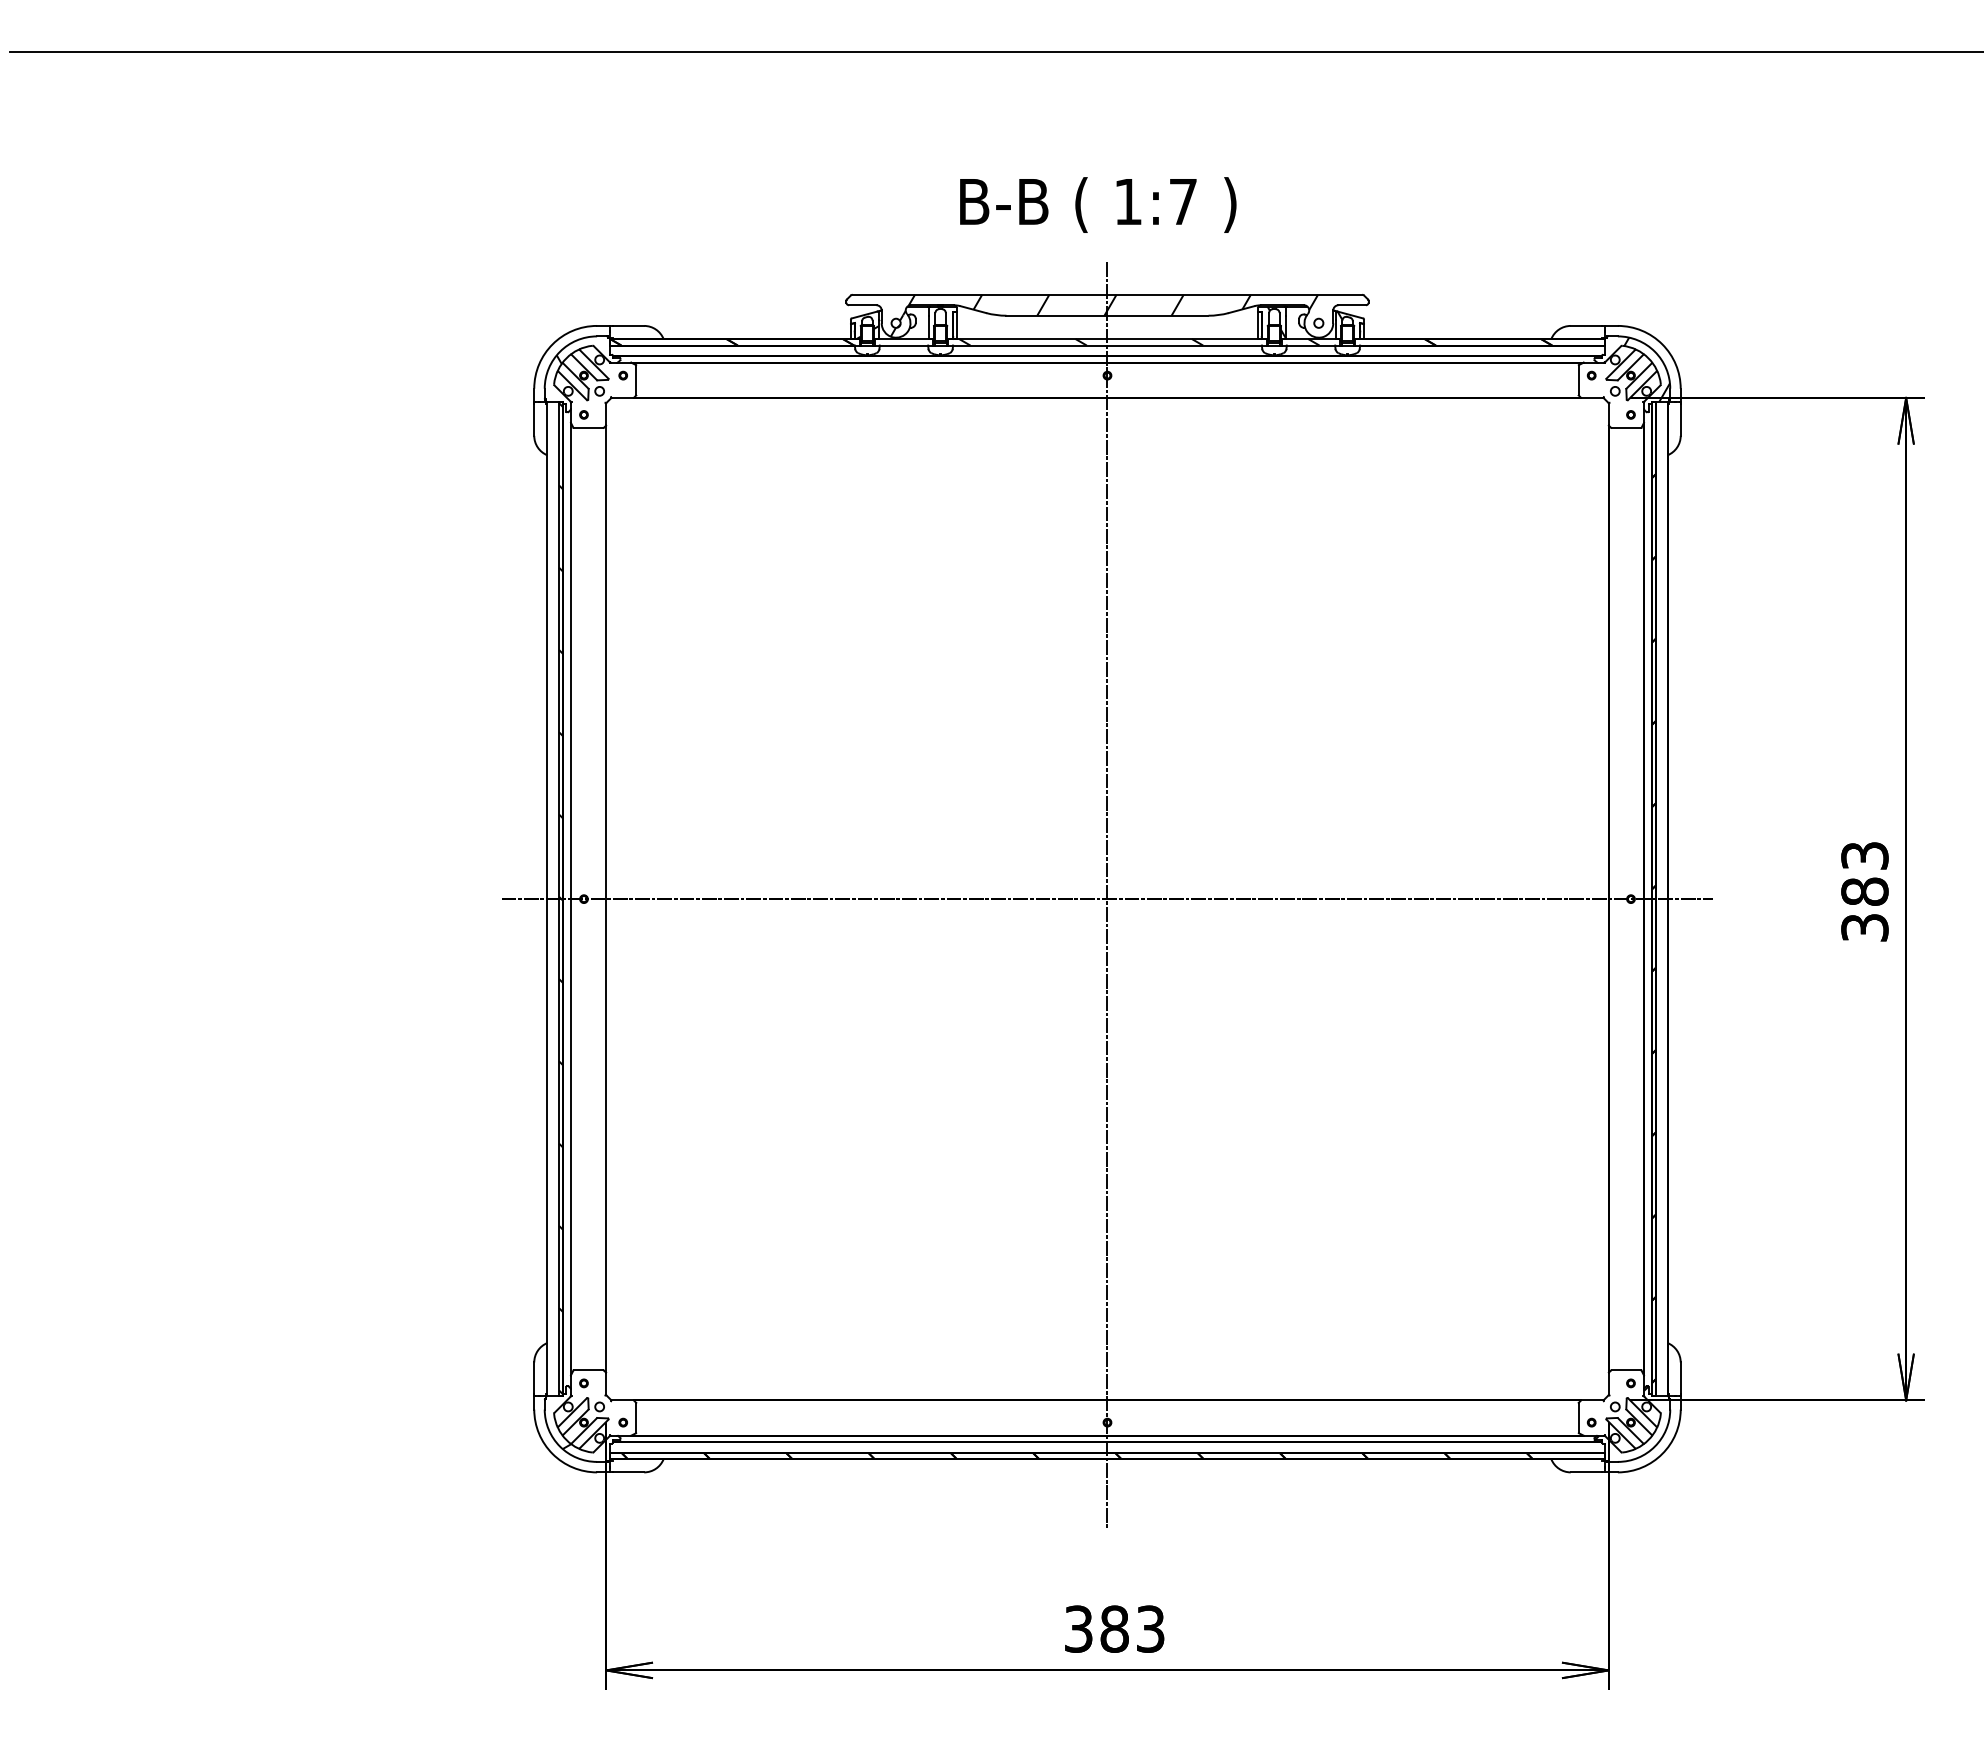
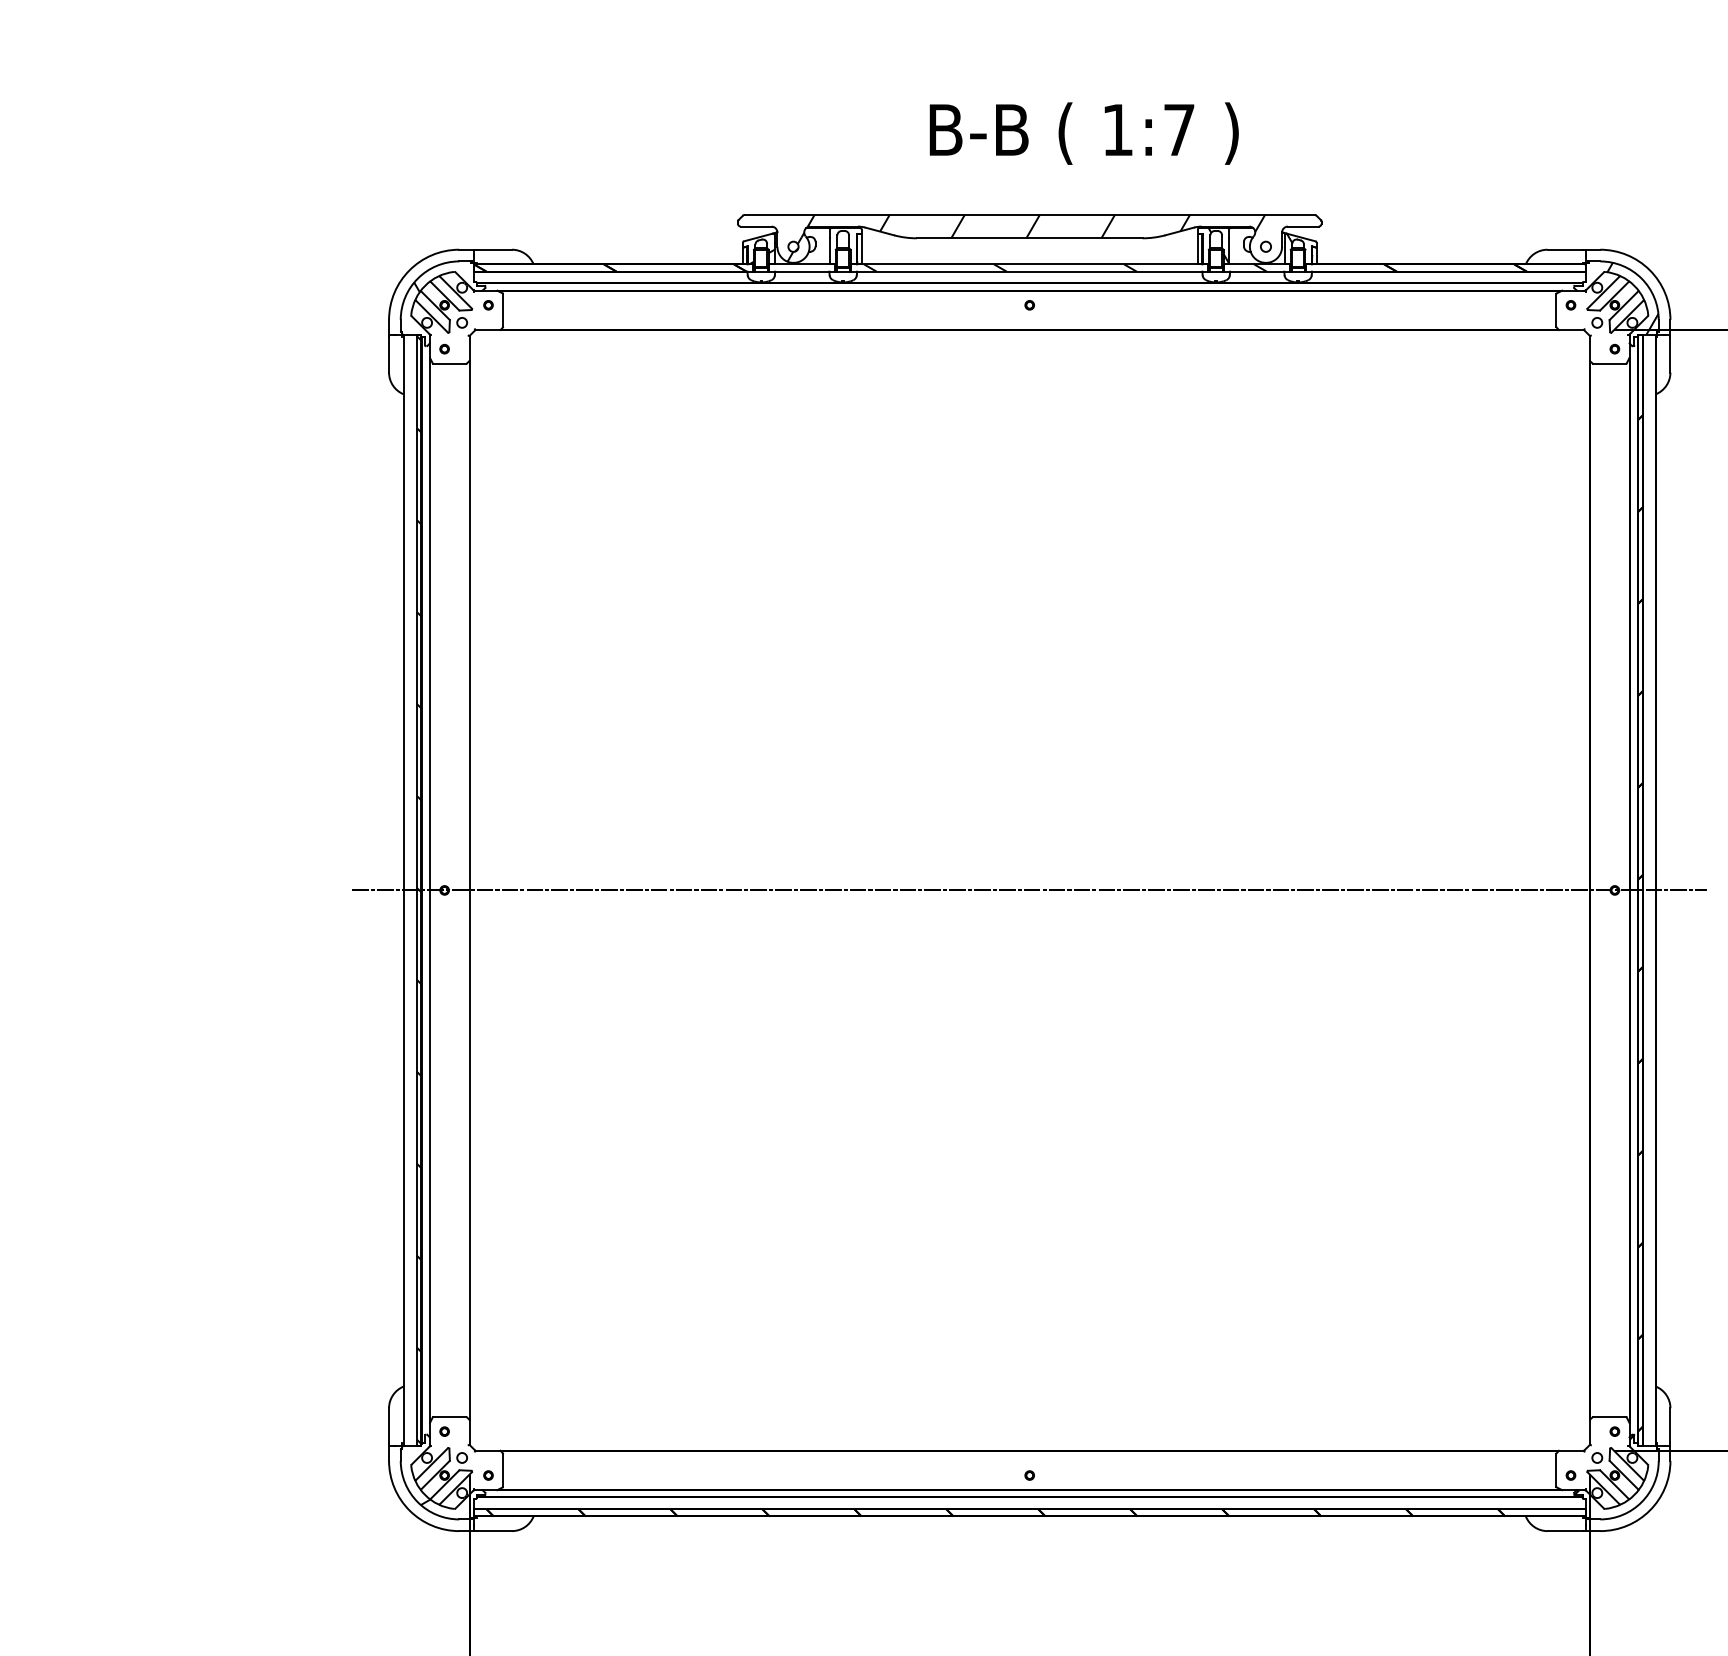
text: (1098, 204) -> (1084, 133), moved
line: (1107, 895) -> (1029, 886), removed

